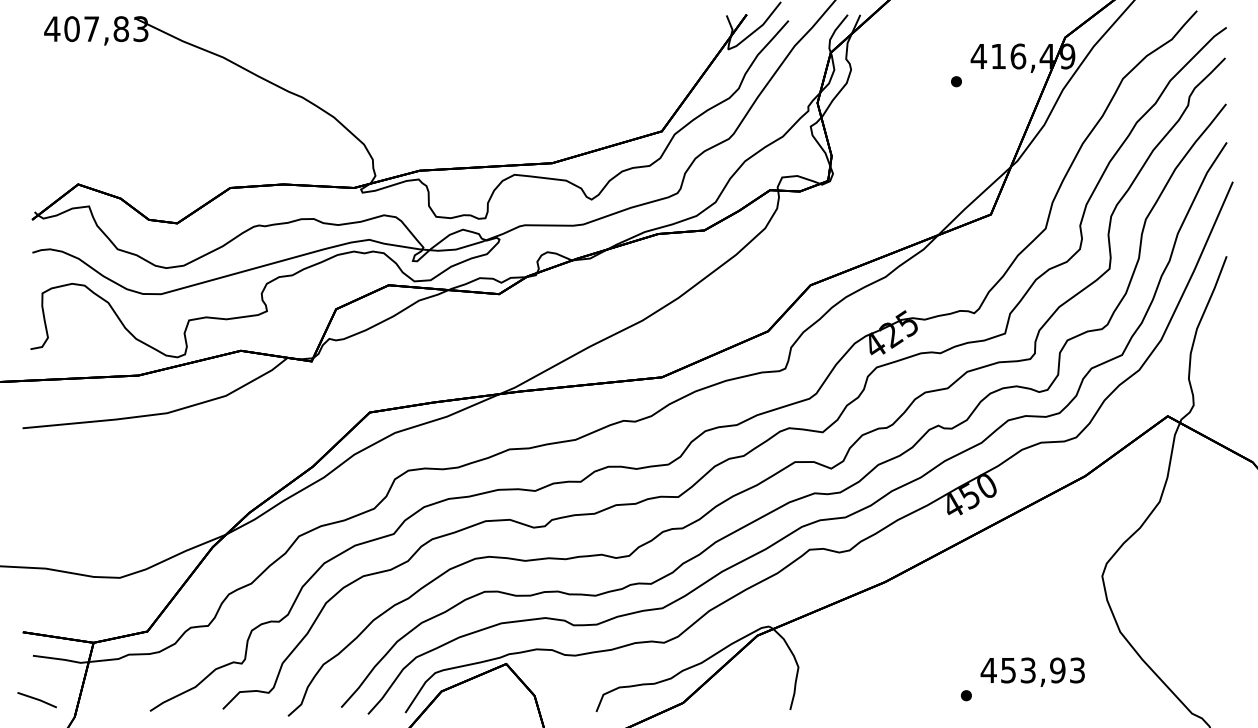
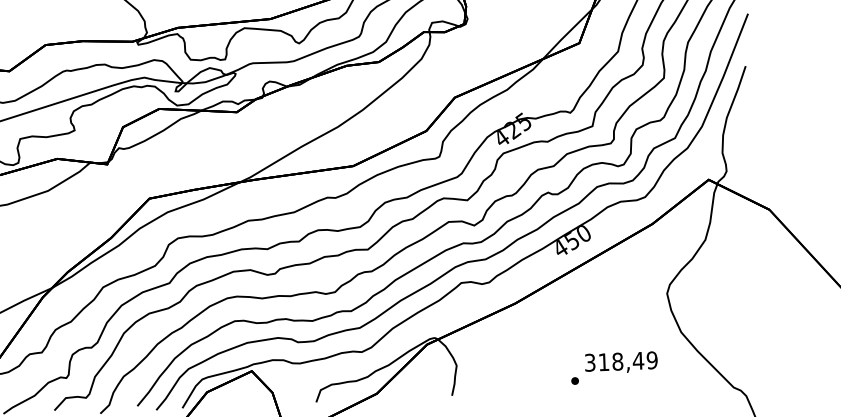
text: (1032, 670) -> (620, 361), 453,93 -> 318,49

